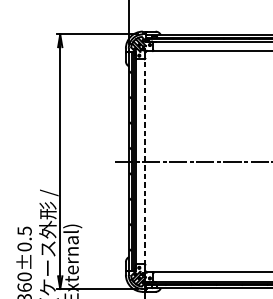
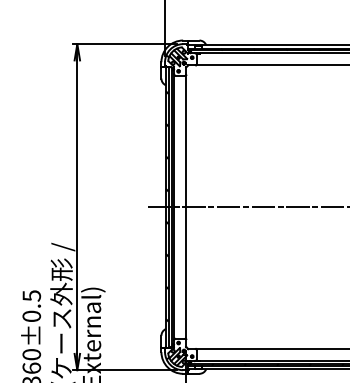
line: (145, 161) -> (186, 206), dashed -> solid

